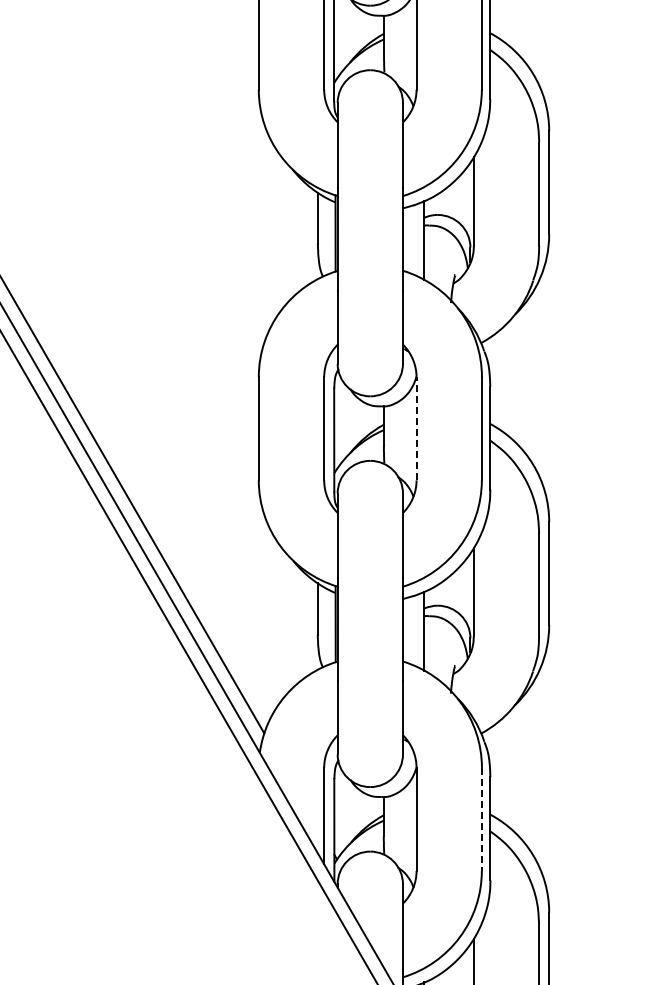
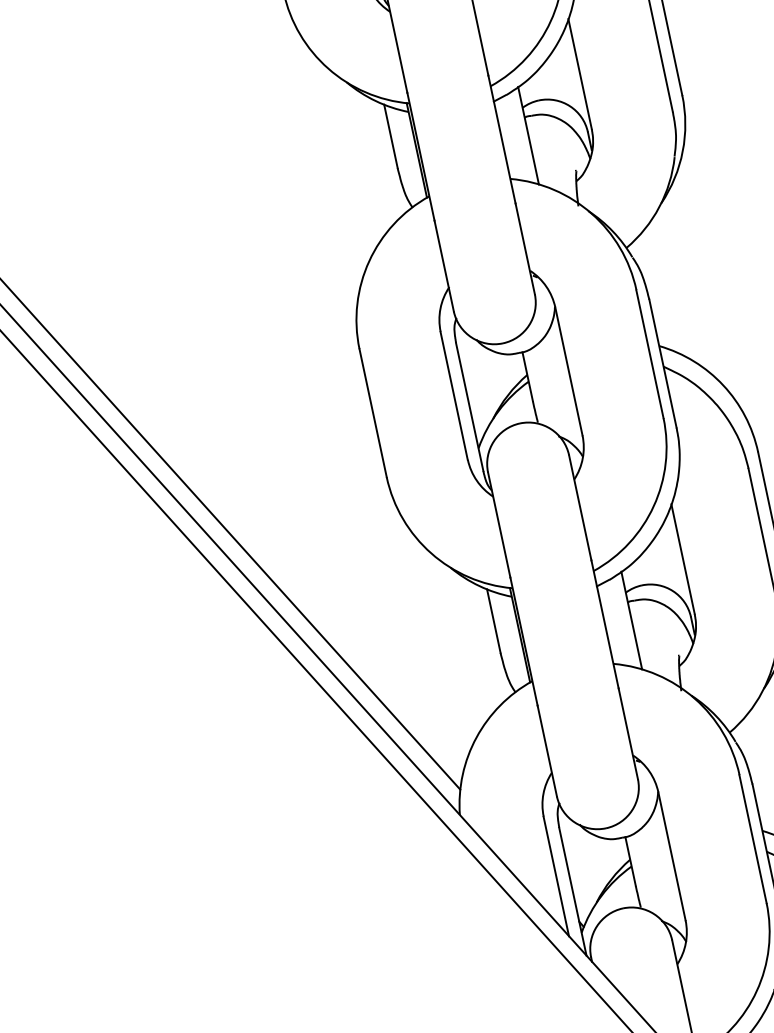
line: (416, 428) -> (568, 371), dashed -> solid
line: (481, 819) -> (752, 839), dashed -> solid

